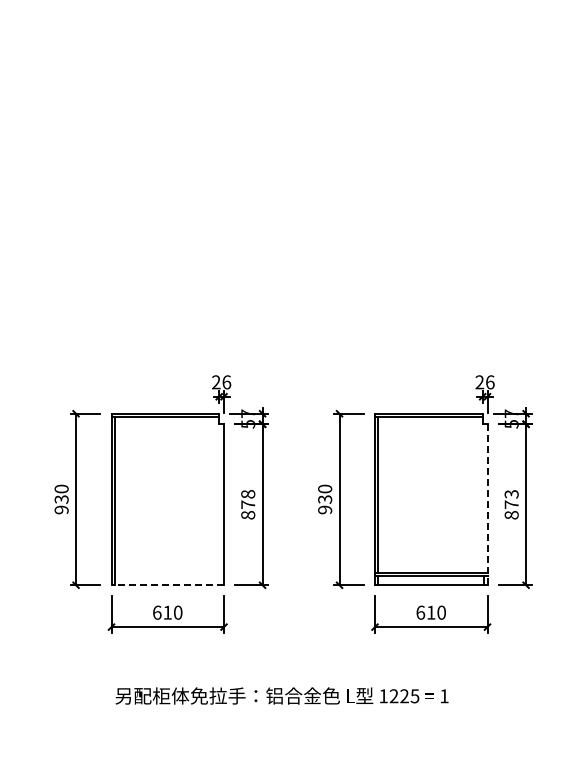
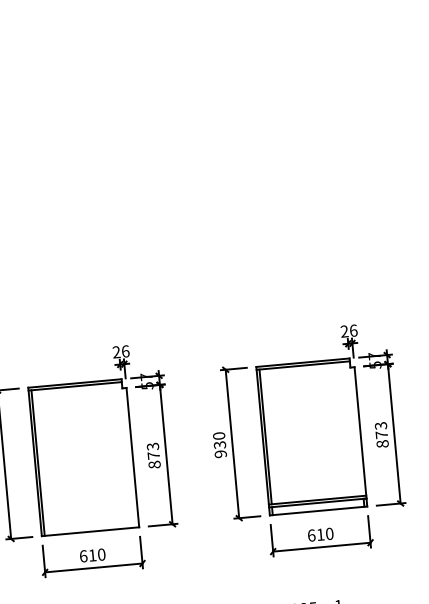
text: (248, 494) -> (153, 446), 878 -> 873
line: (487, 504) -> (360, 436), dashed -> solid
line: (167, 585) -> (90, 531), dashed -> solid

